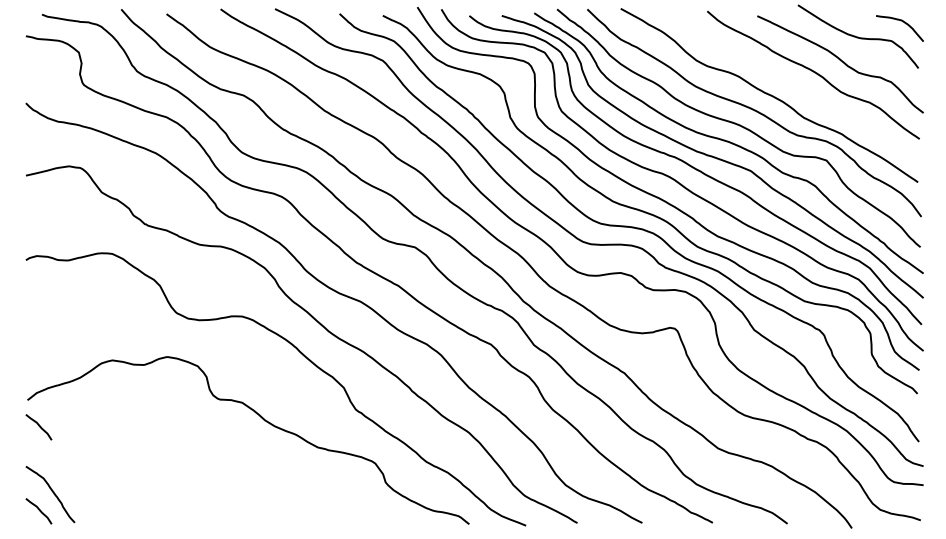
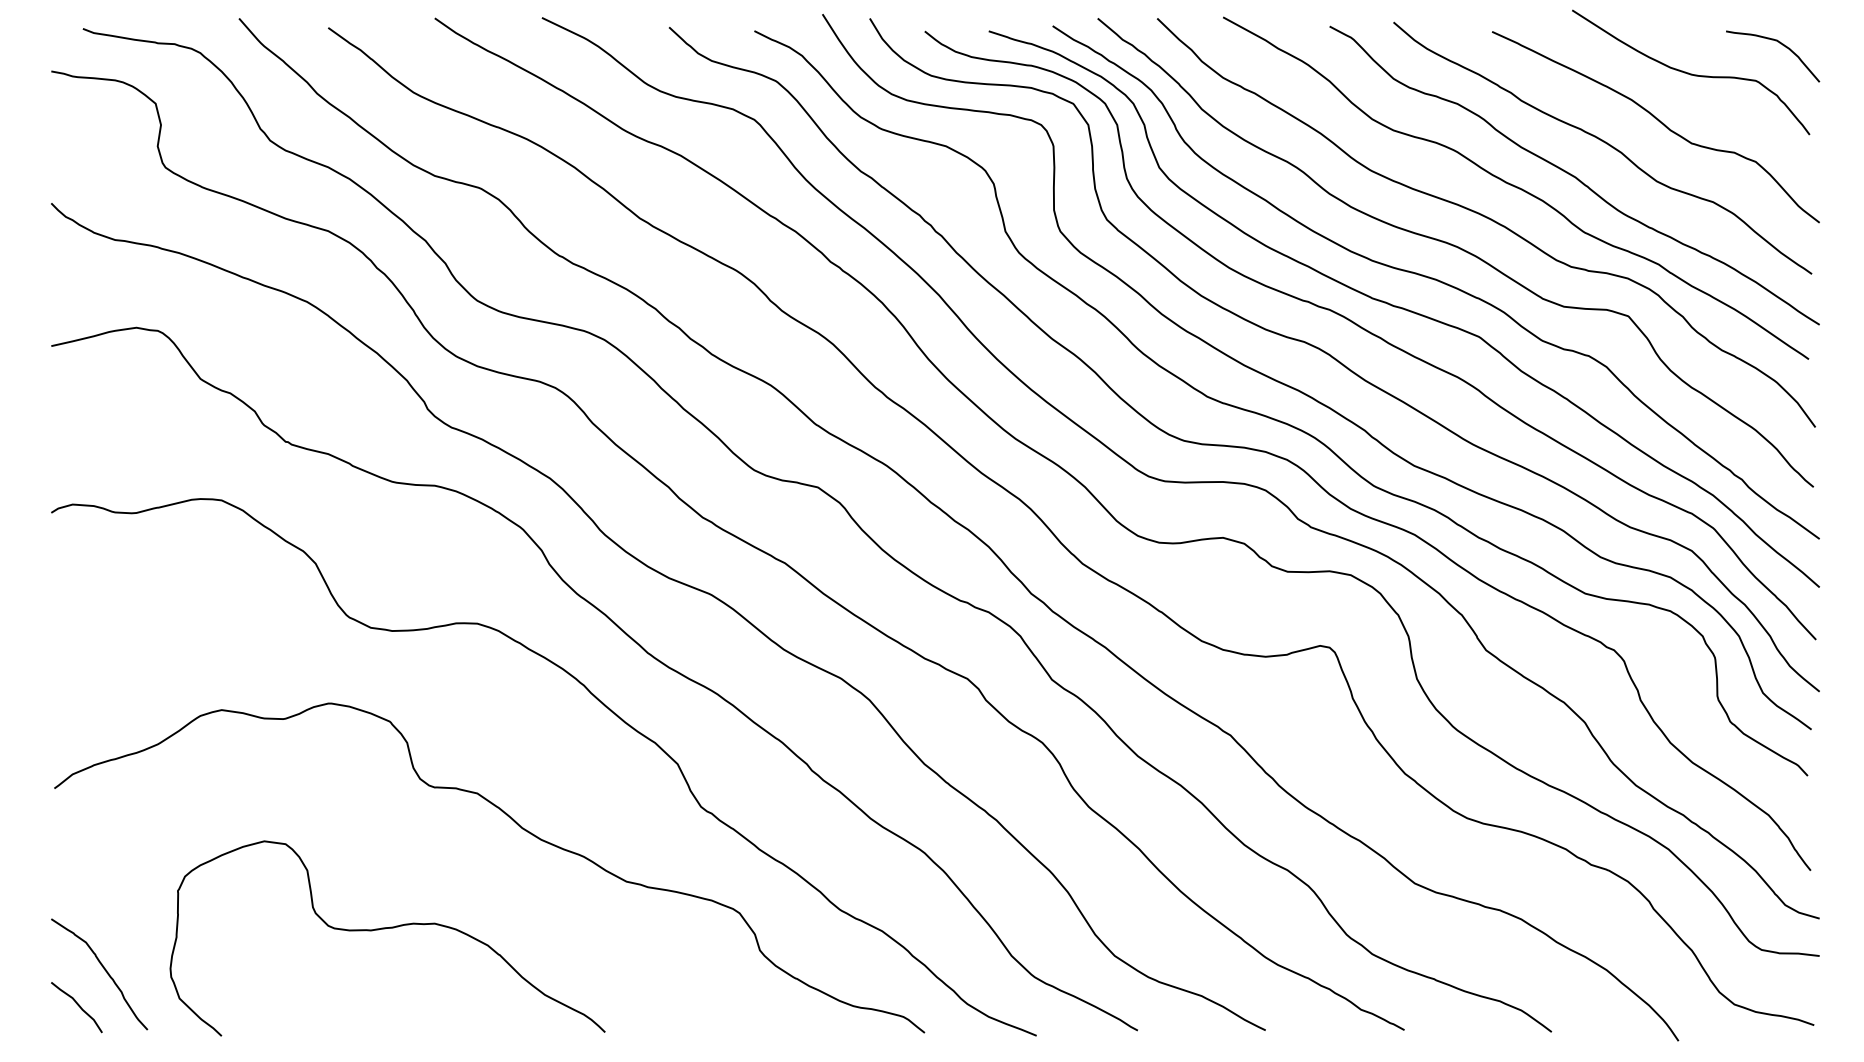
curve: (798, 88) -> (1573, 174), added
curve: (38, 426) -> (76, 840), removed
curve: (194, 472) -> (383, 930), added

